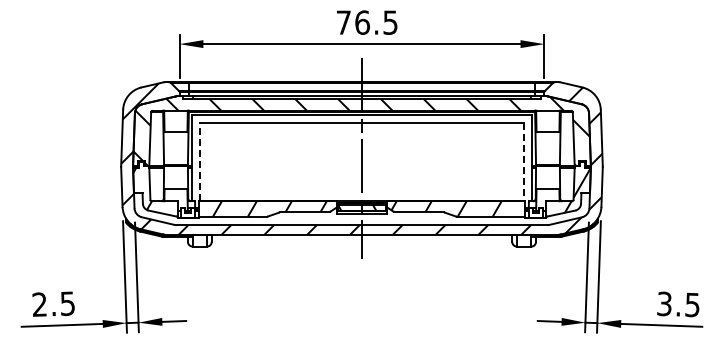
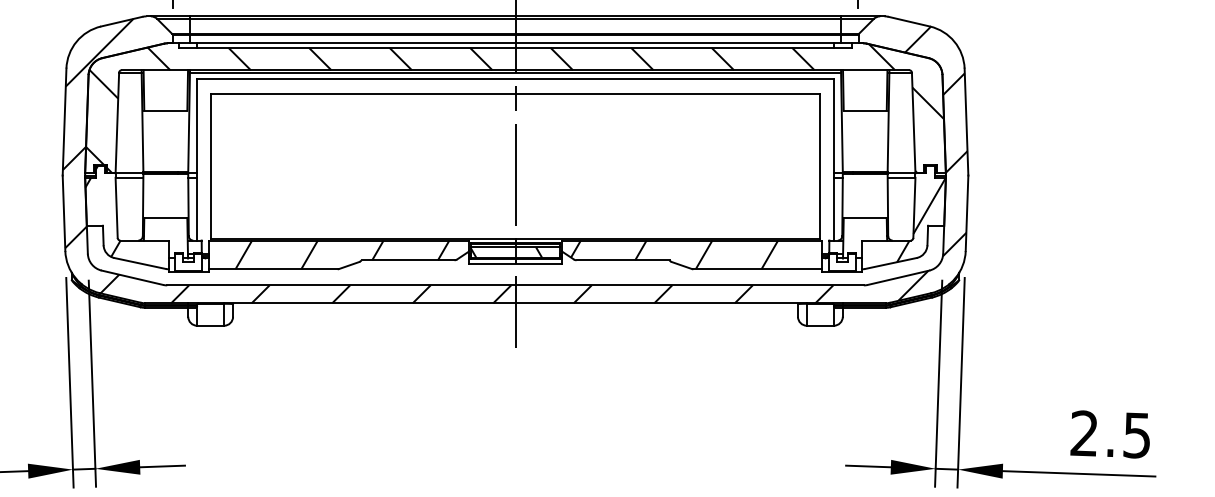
line: (199, 161) -> (210, 165), dashed -> solid
line: (524, 161) -> (821, 165), dashed -> solid
text: (664, 304) -> (1084, 434), 3.5 -> 2.5

